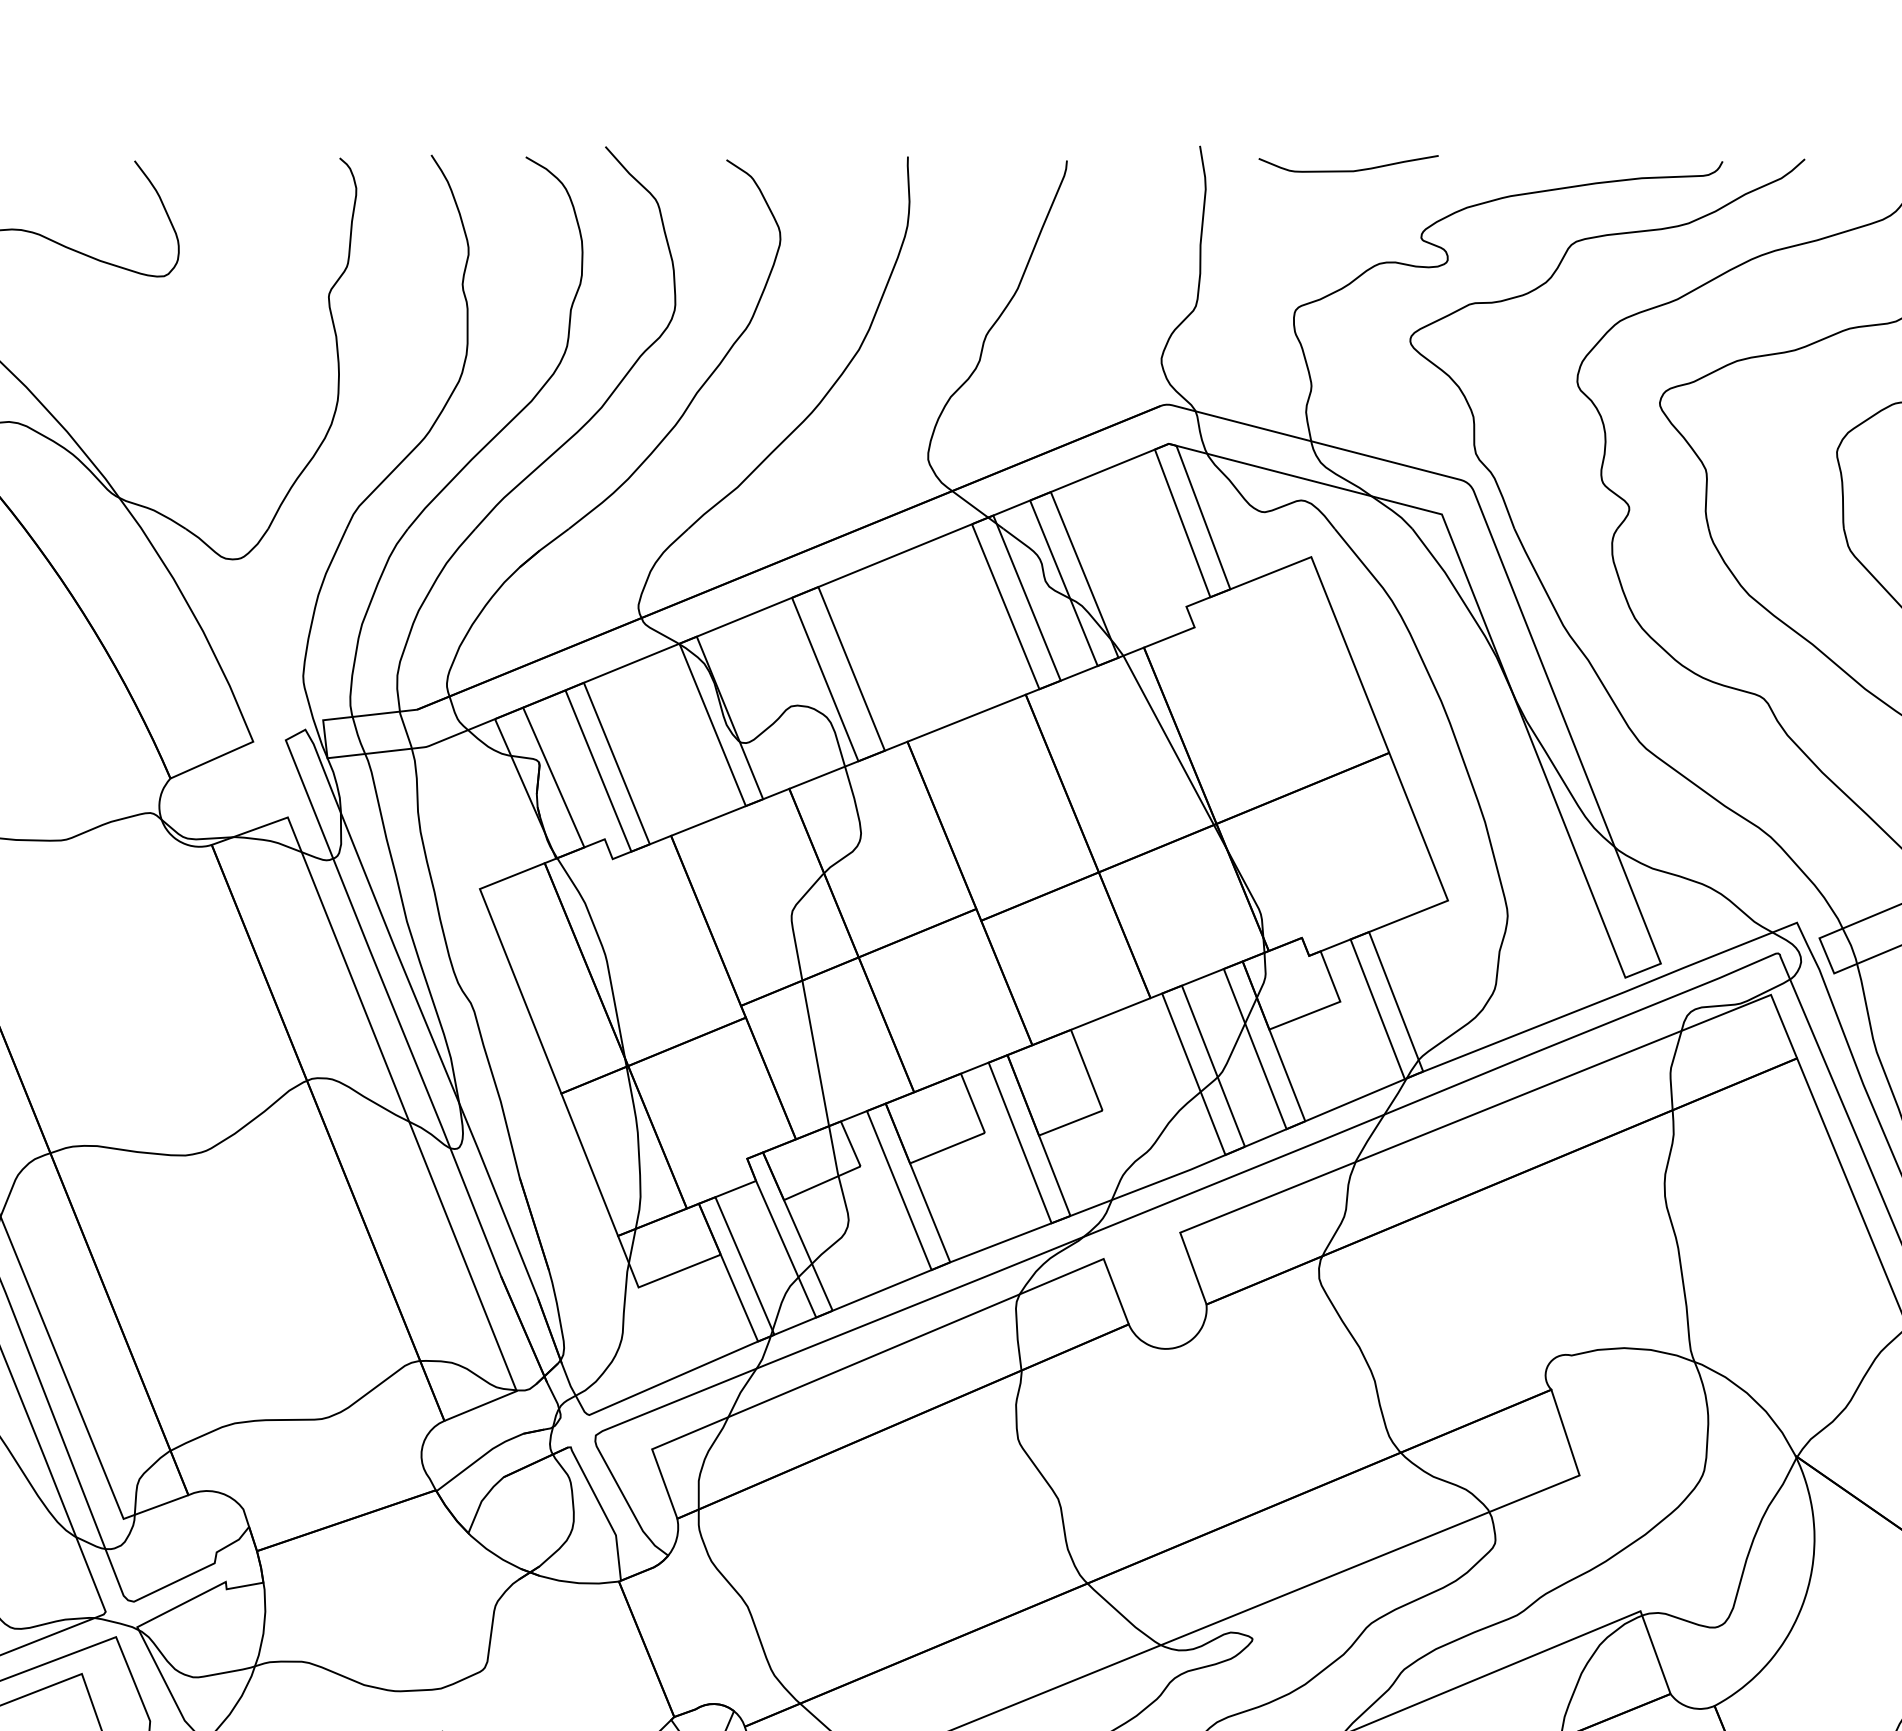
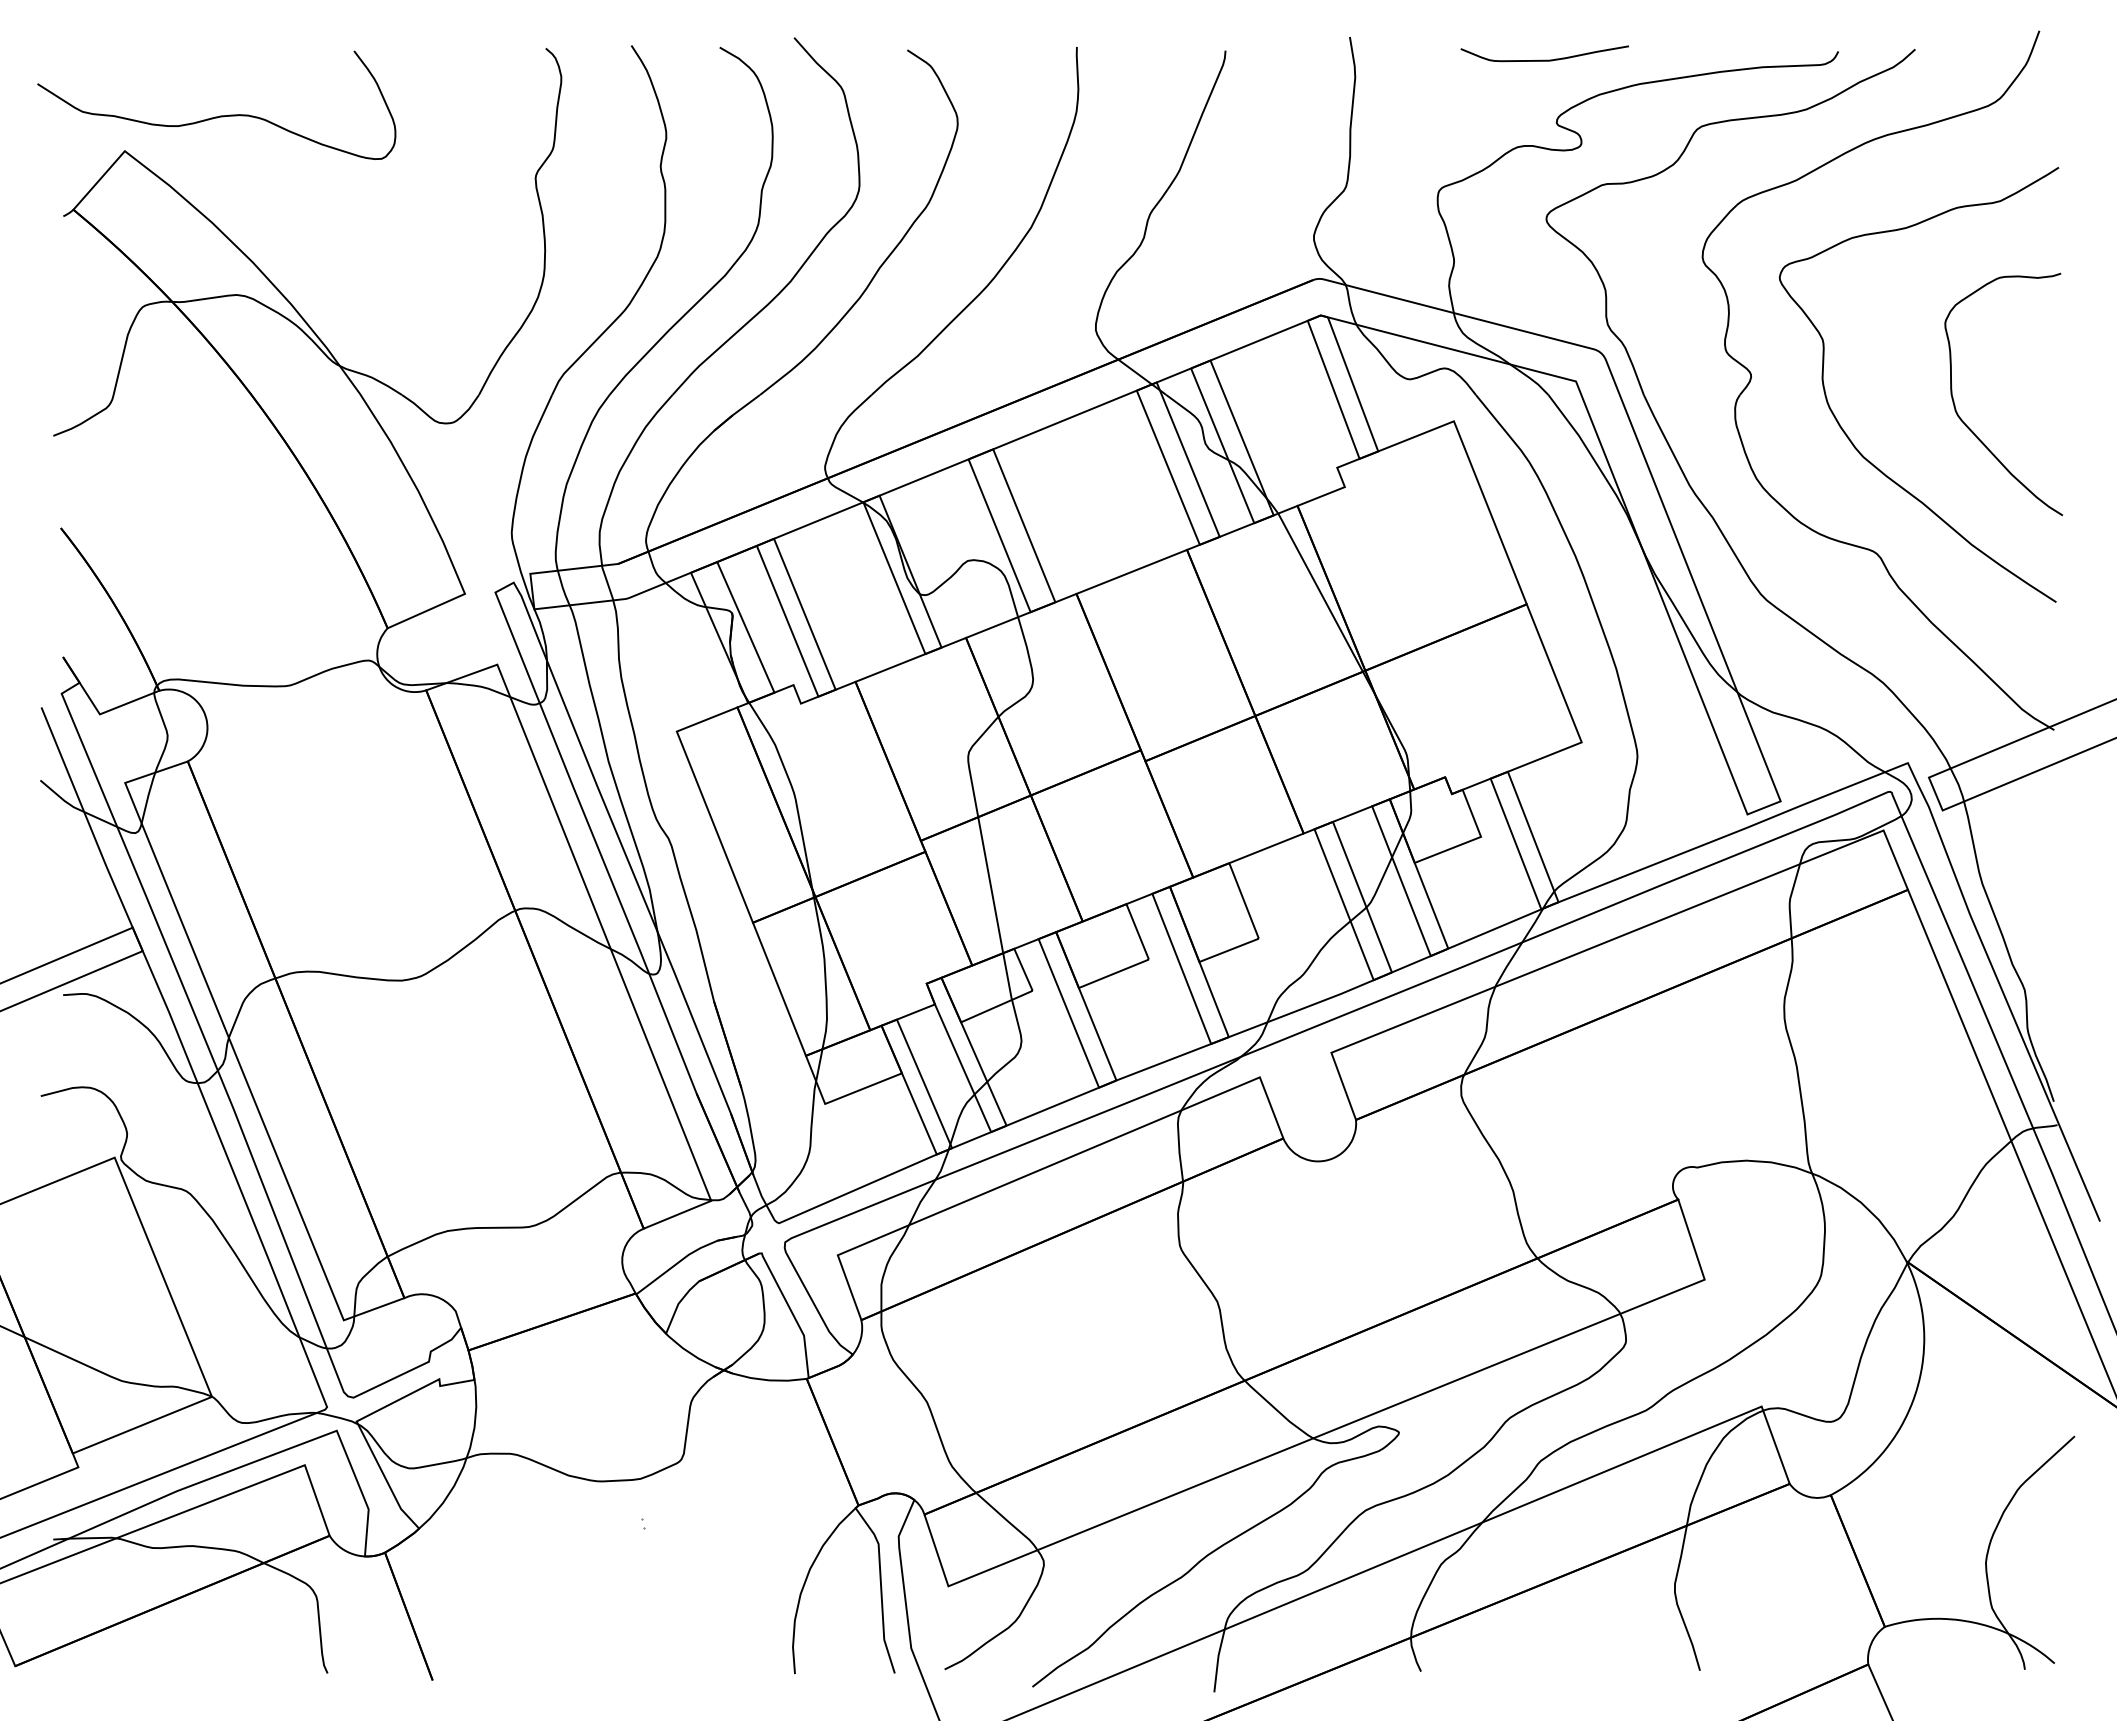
curve: (1348, 169) -> (1544, 59), moved

